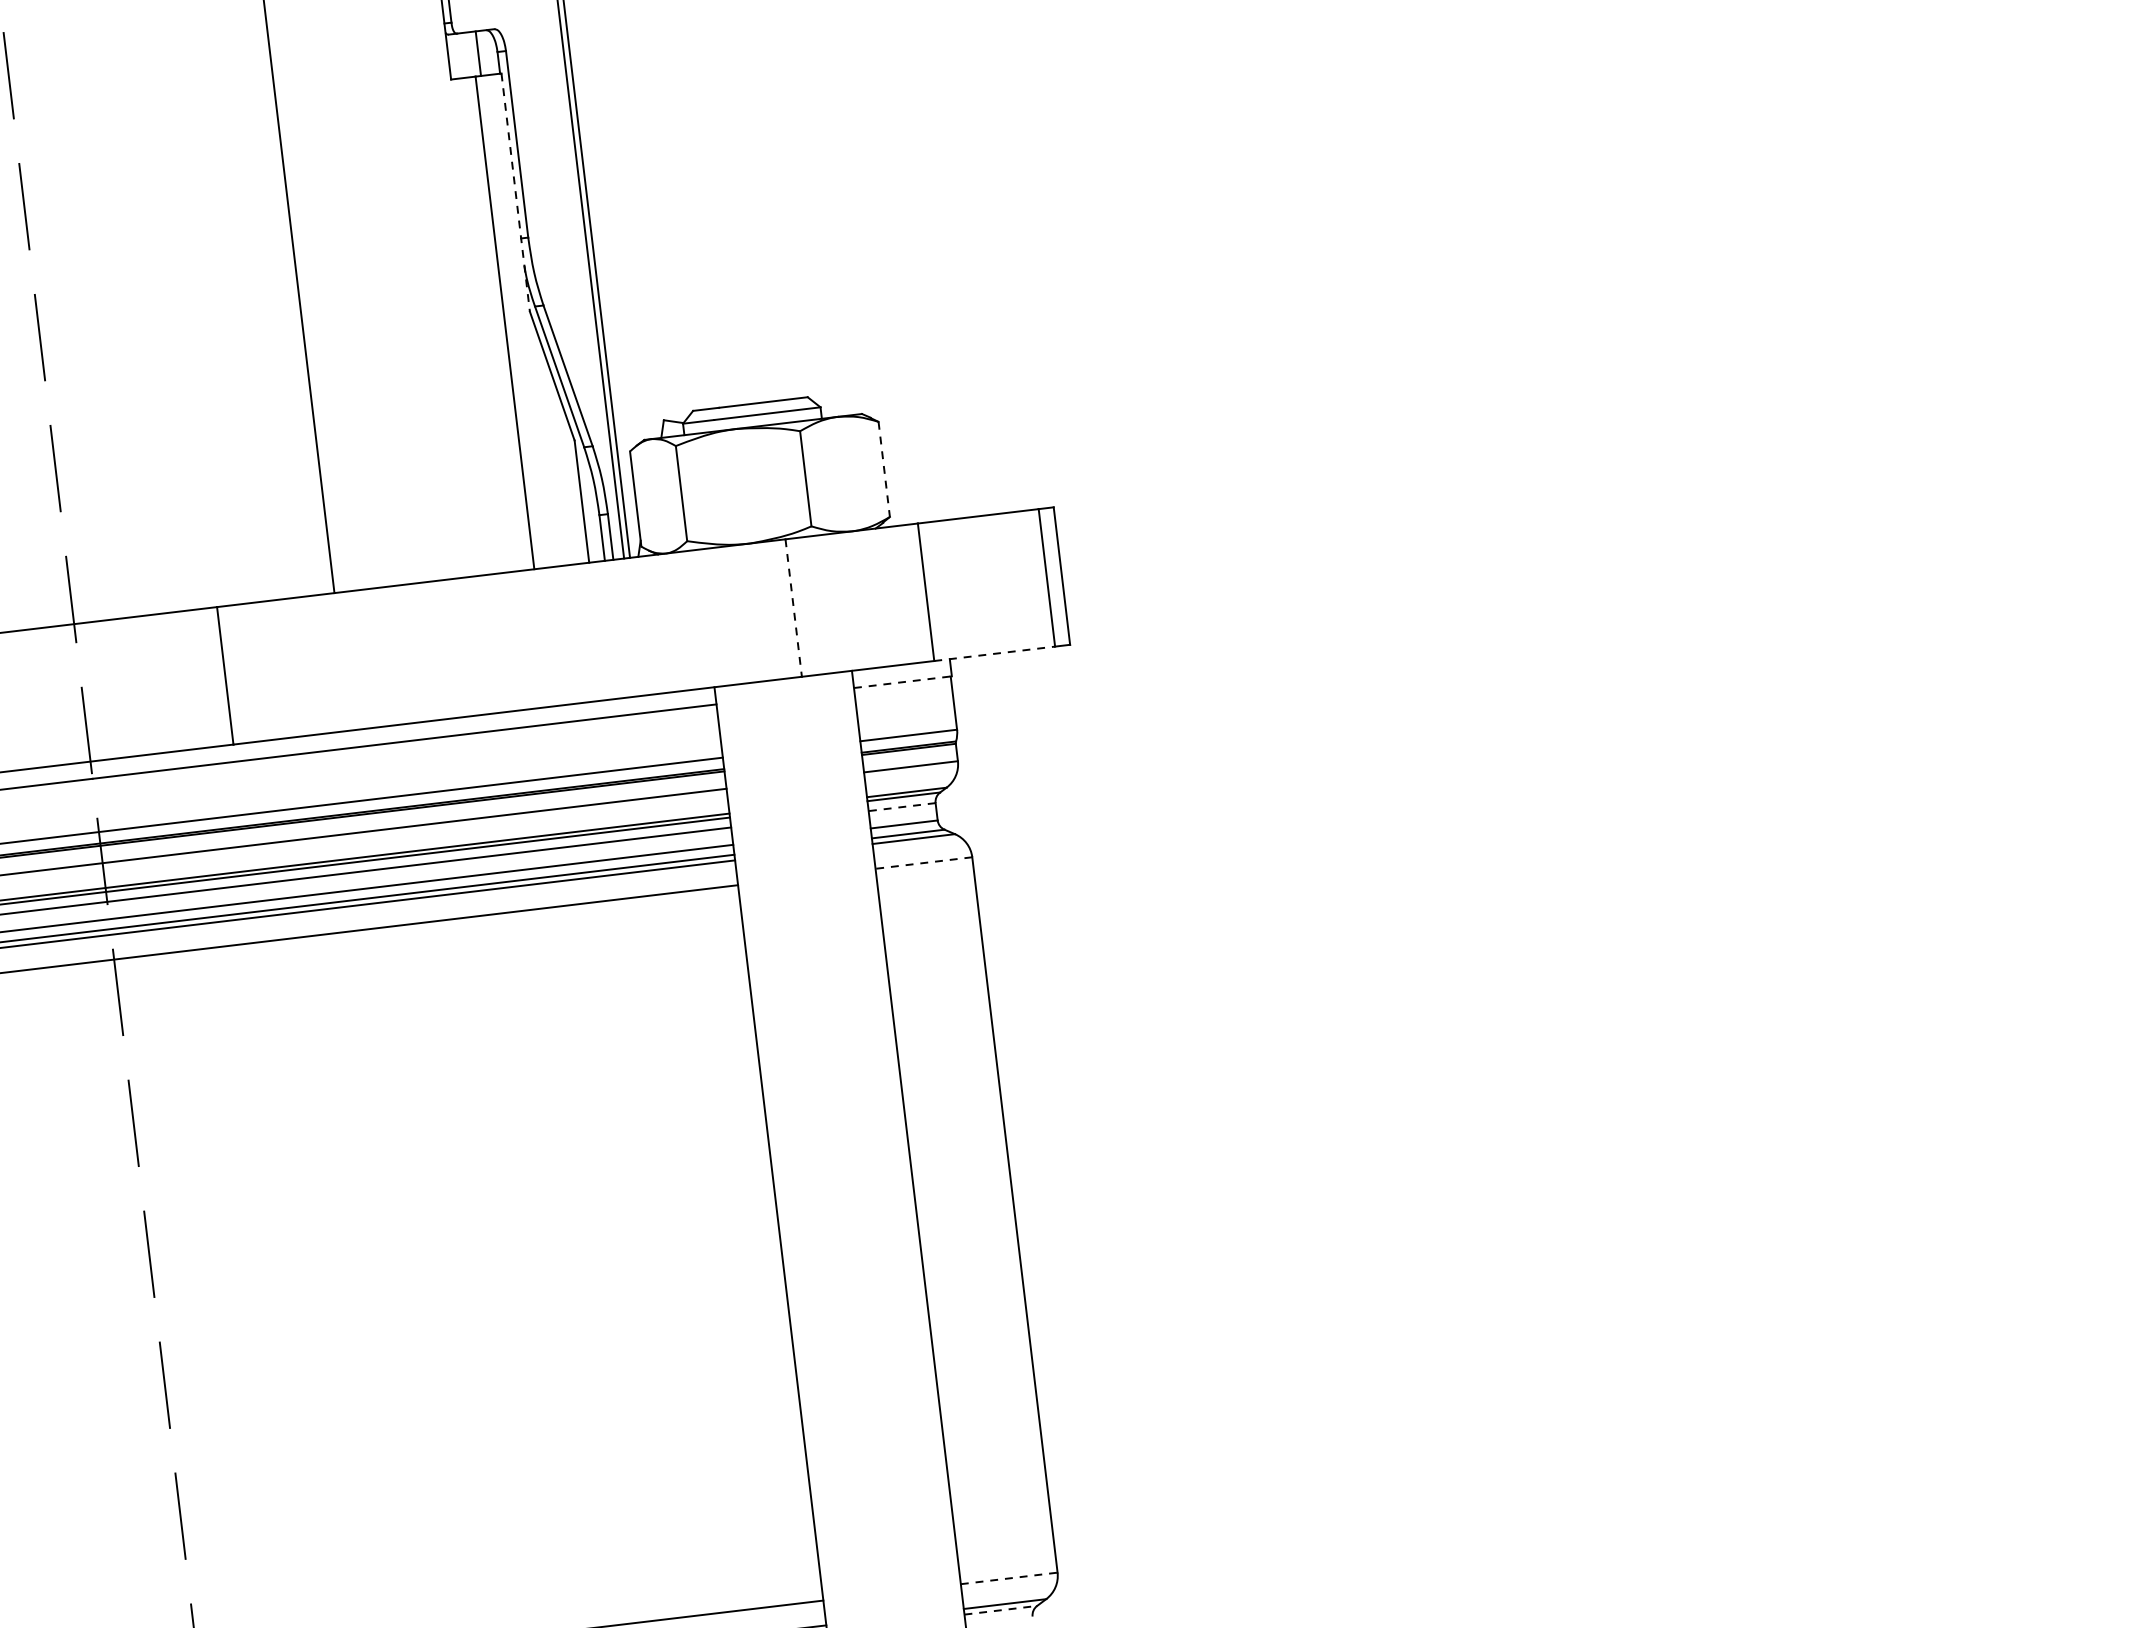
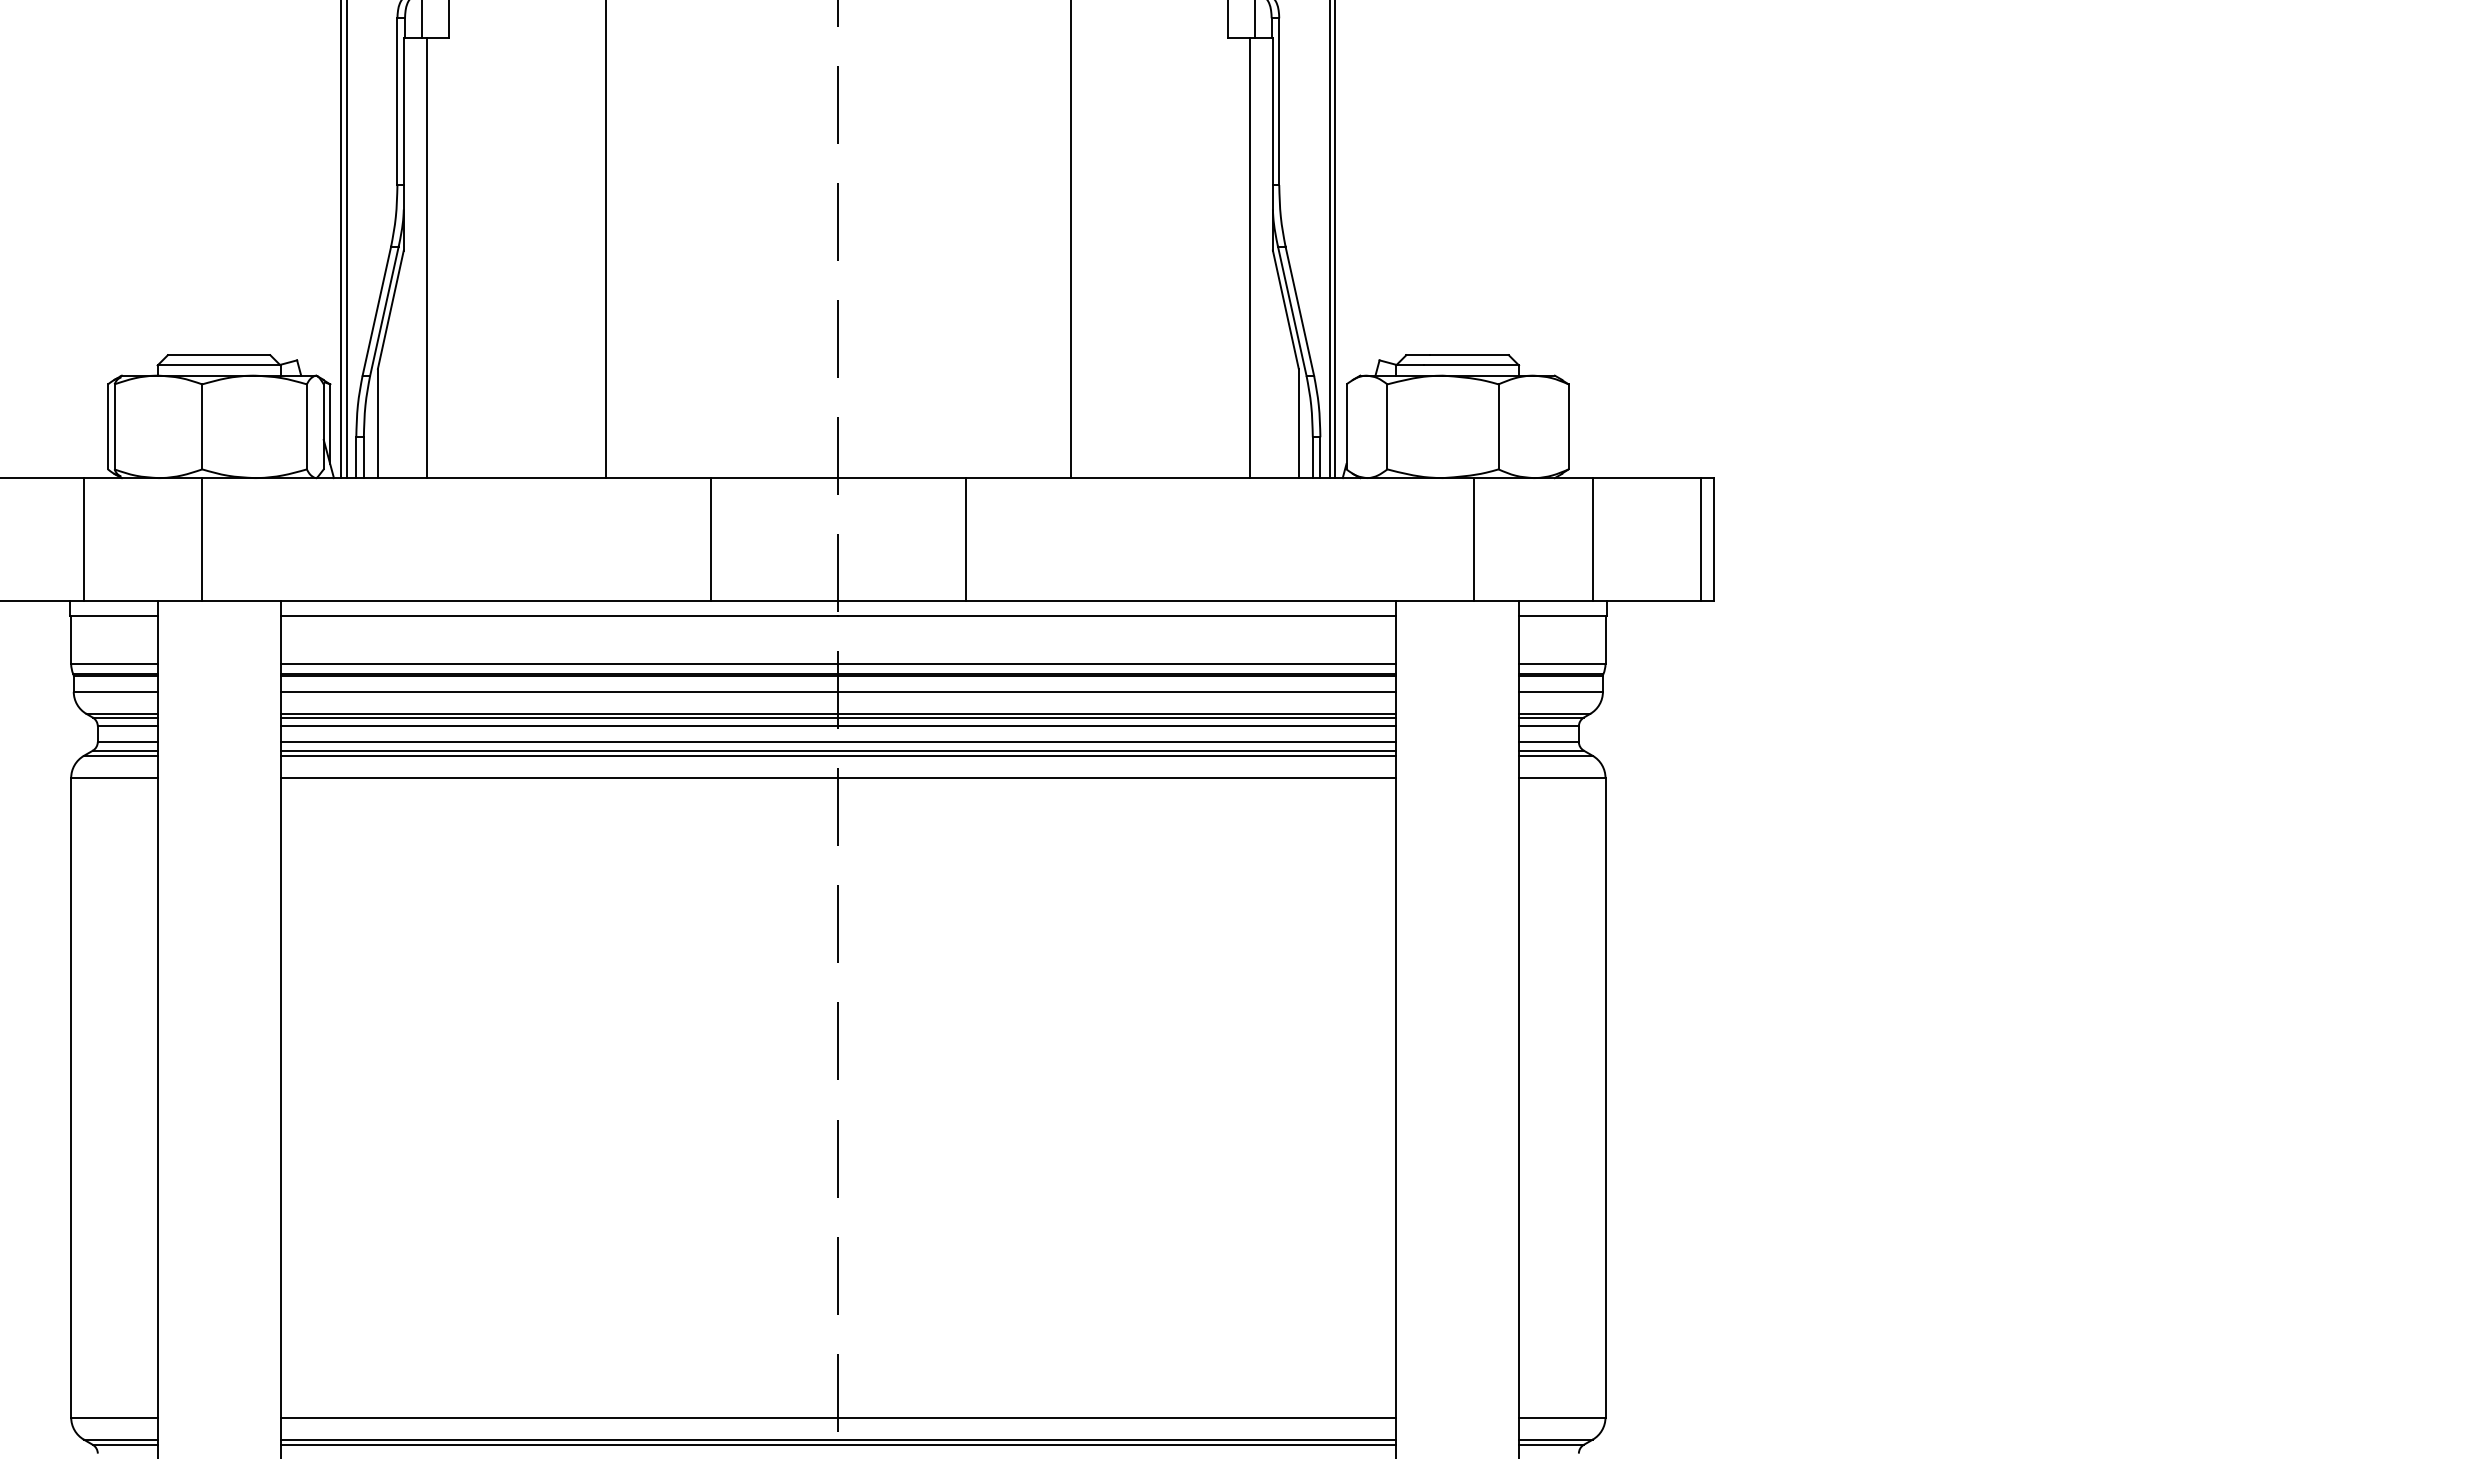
line: (515, 193) -> (1272, 144), dashed -> solid
line: (884, 469) -> (1568, 426), dashed -> solid
line: (794, 609) -> (1474, 540), dashed -> solid
line: (995, 654) -> (1647, 601), dashed -> solid
line: (902, 682) -> (1562, 616), dashed -> solid
line: (901, 807) -> (1548, 726), dashed -> solid
line: (922, 862) -> (1561, 777), dashed -> solid
line: (1009, 1578) -> (1562, 1417), dashed -> solid
line: (1001, 1609) -> (1552, 1444), dashed -> solid

